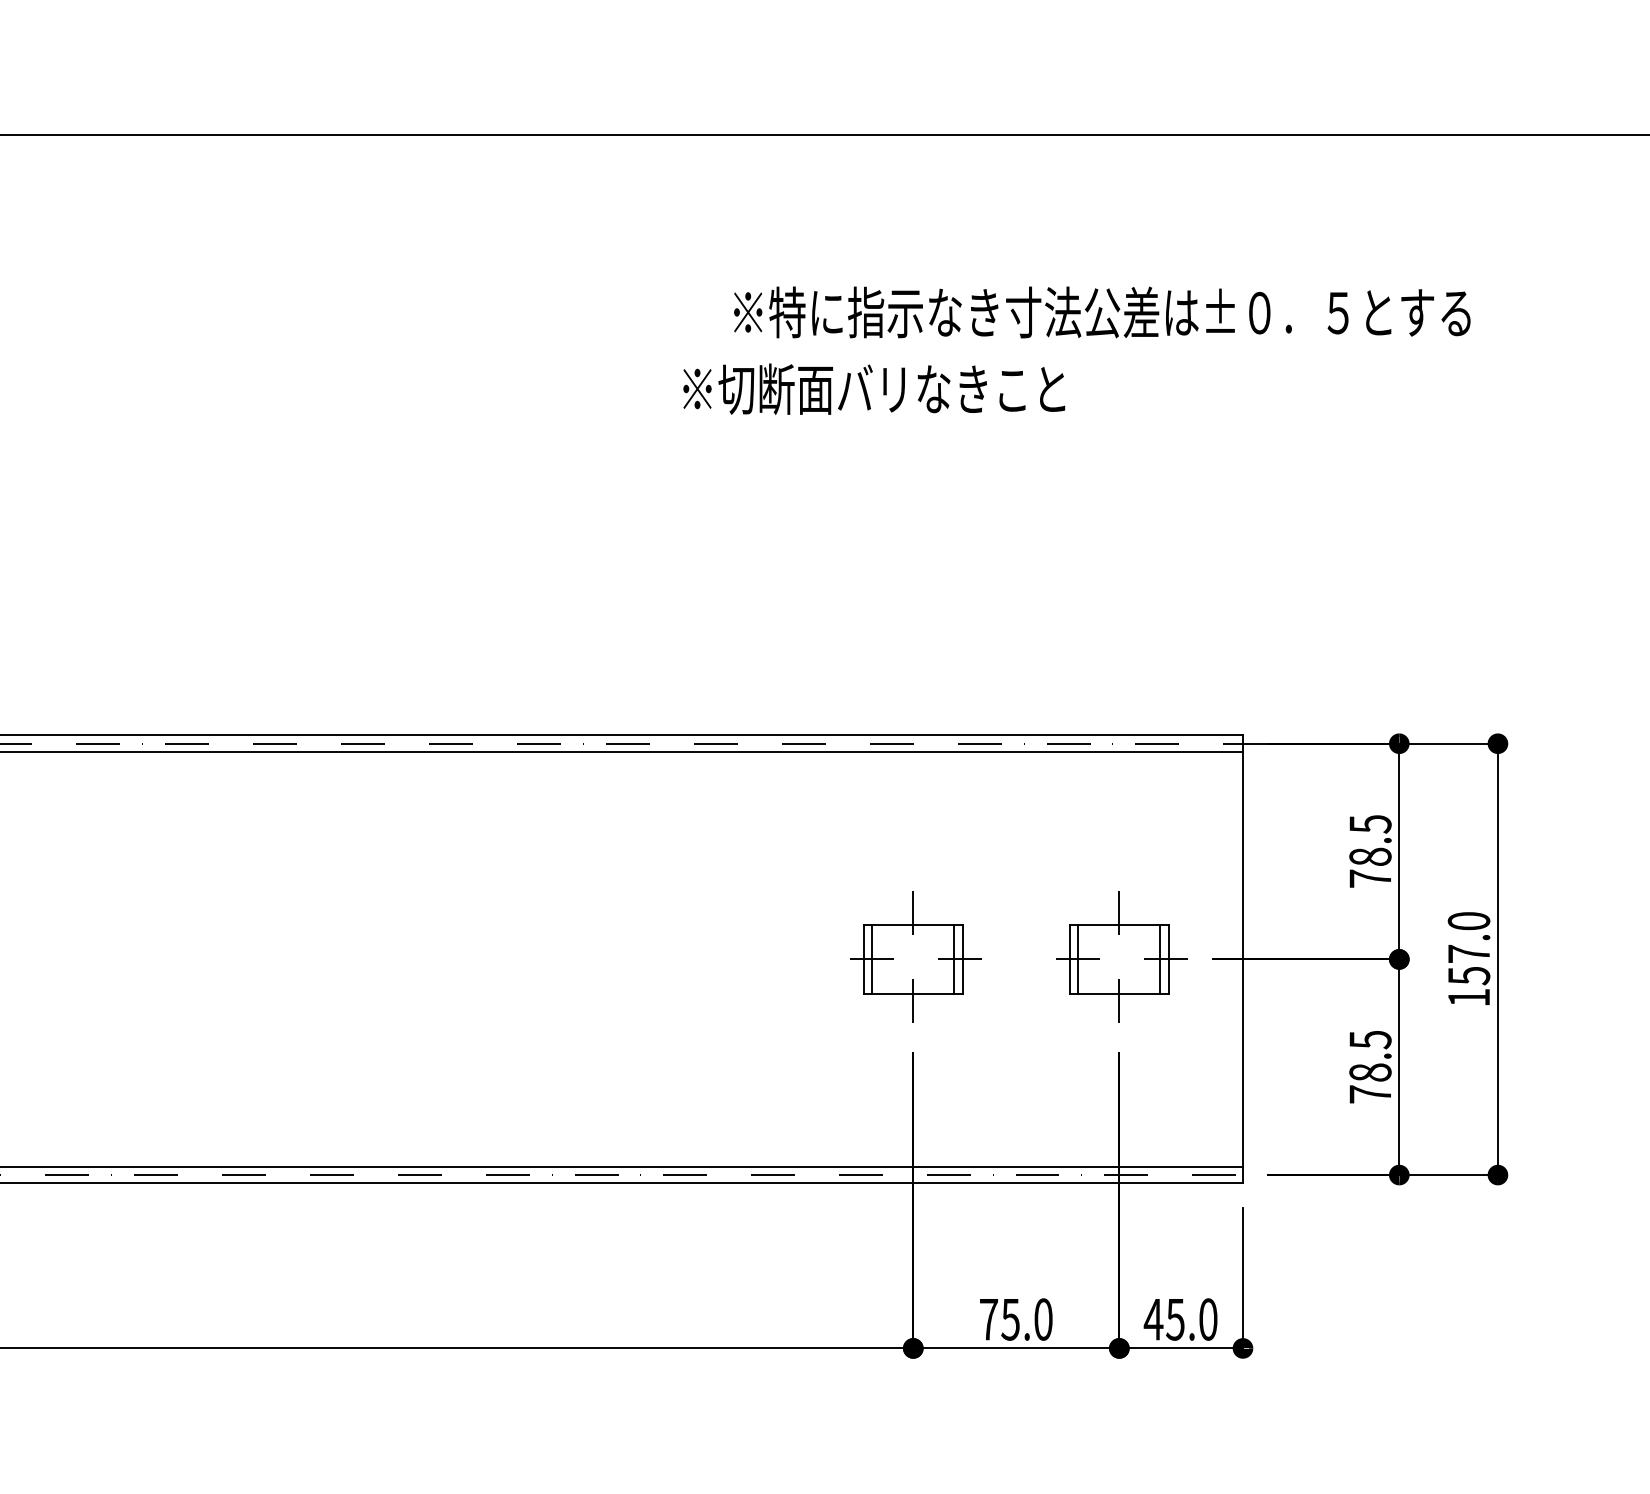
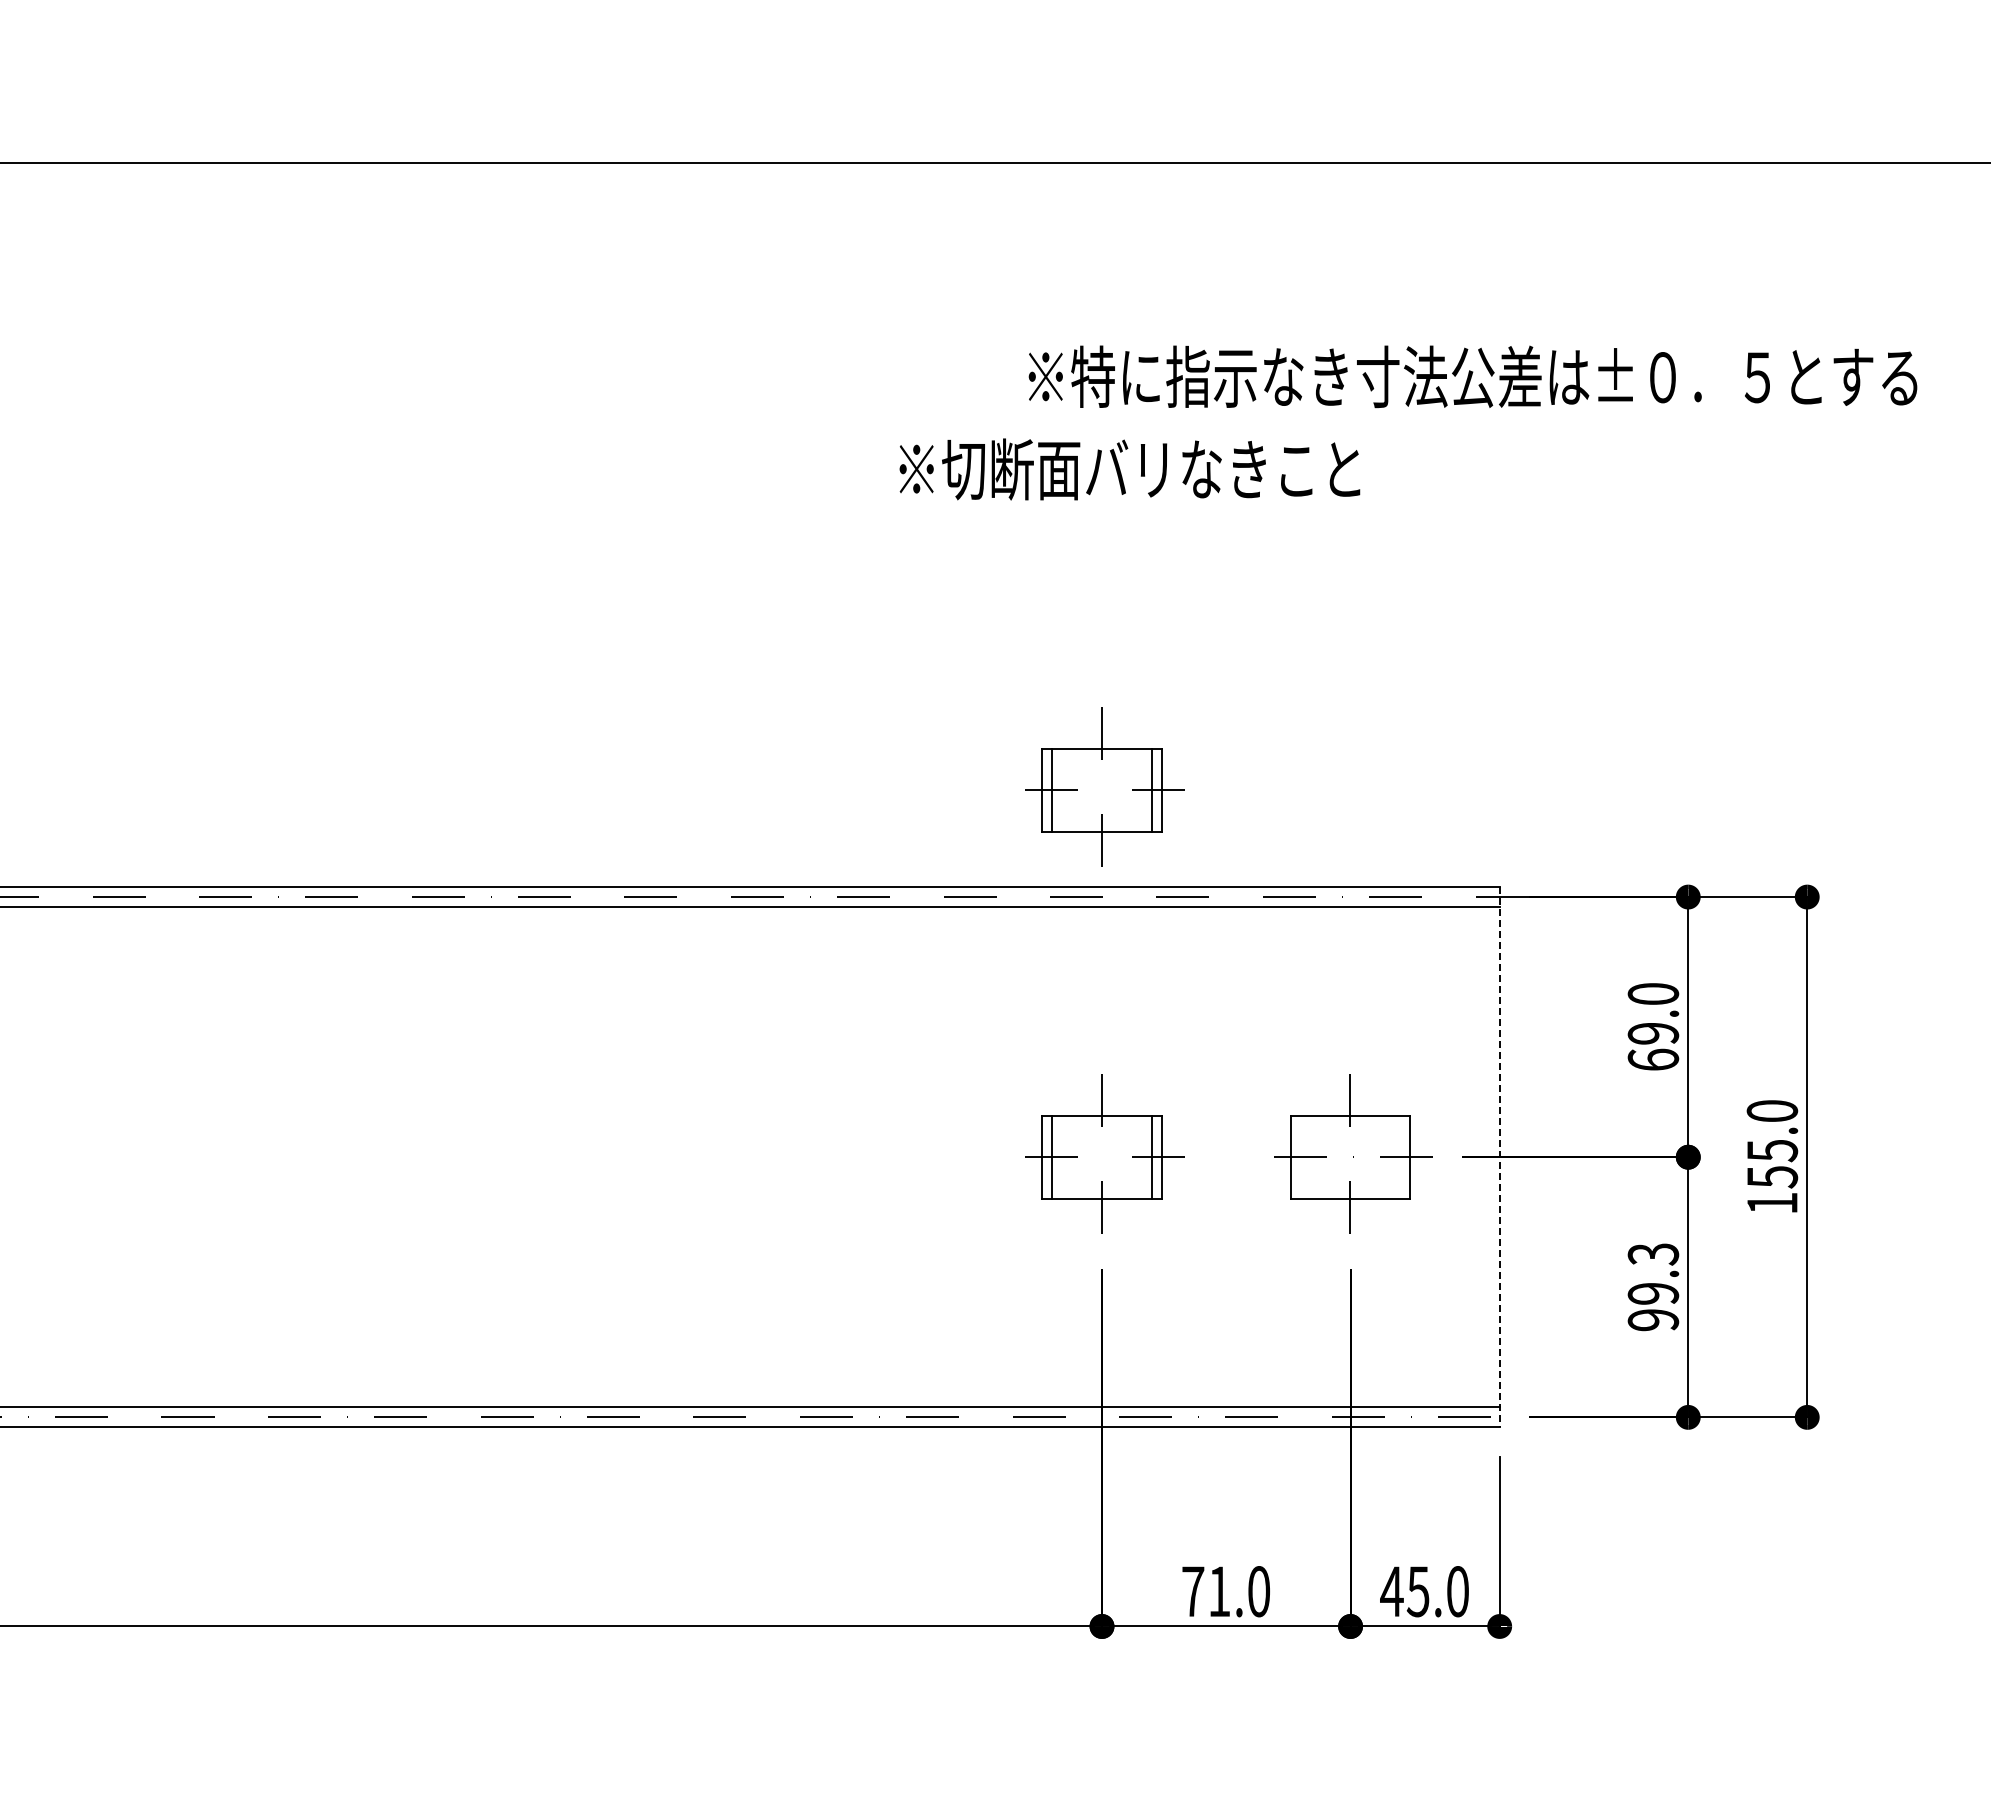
text: (1101, 312) -> (1472, 376), moved
text: (873, 389) -> (1129, 469), moved
part: (915, 652) -> (1104, 786), added
text: (1370, 851) -> (1653, 1026), 78.5 -> 69.0
text: (1469, 953) -> (1772, 1150), 157.0 -> 155.0
line: (1077, 958) -> (1300, 1156), removed
line: (1160, 958) -> (1400, 1156), removed
line: (1242, 959) -> (1499, 1157), solid -> dashed
text: (1370, 1067) -> (1653, 1287), 78.5 -> 99.3
text: (1010, 1319) -> (1219, 1591), 75.0 -> 71.0

